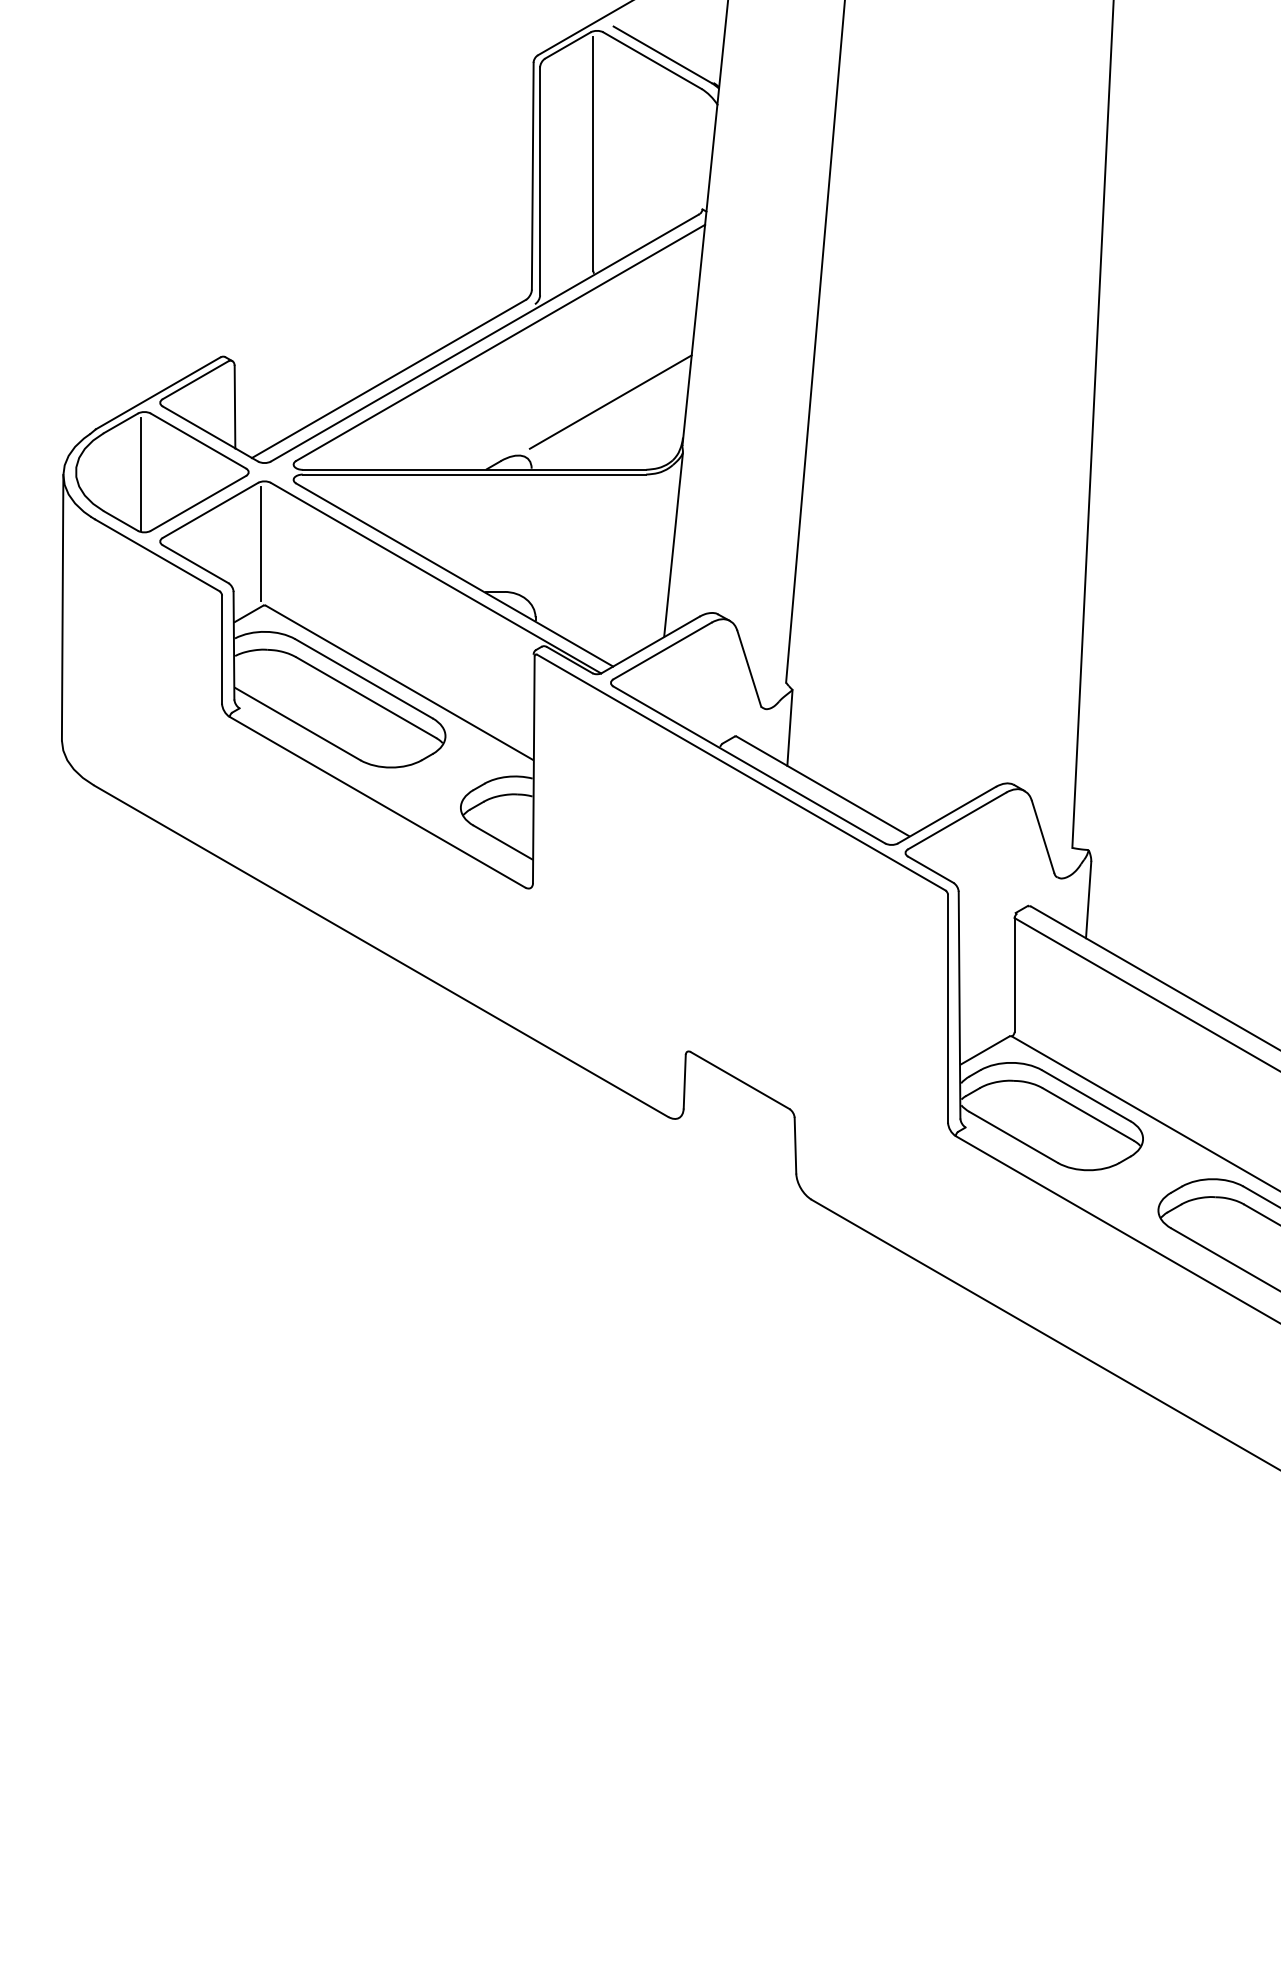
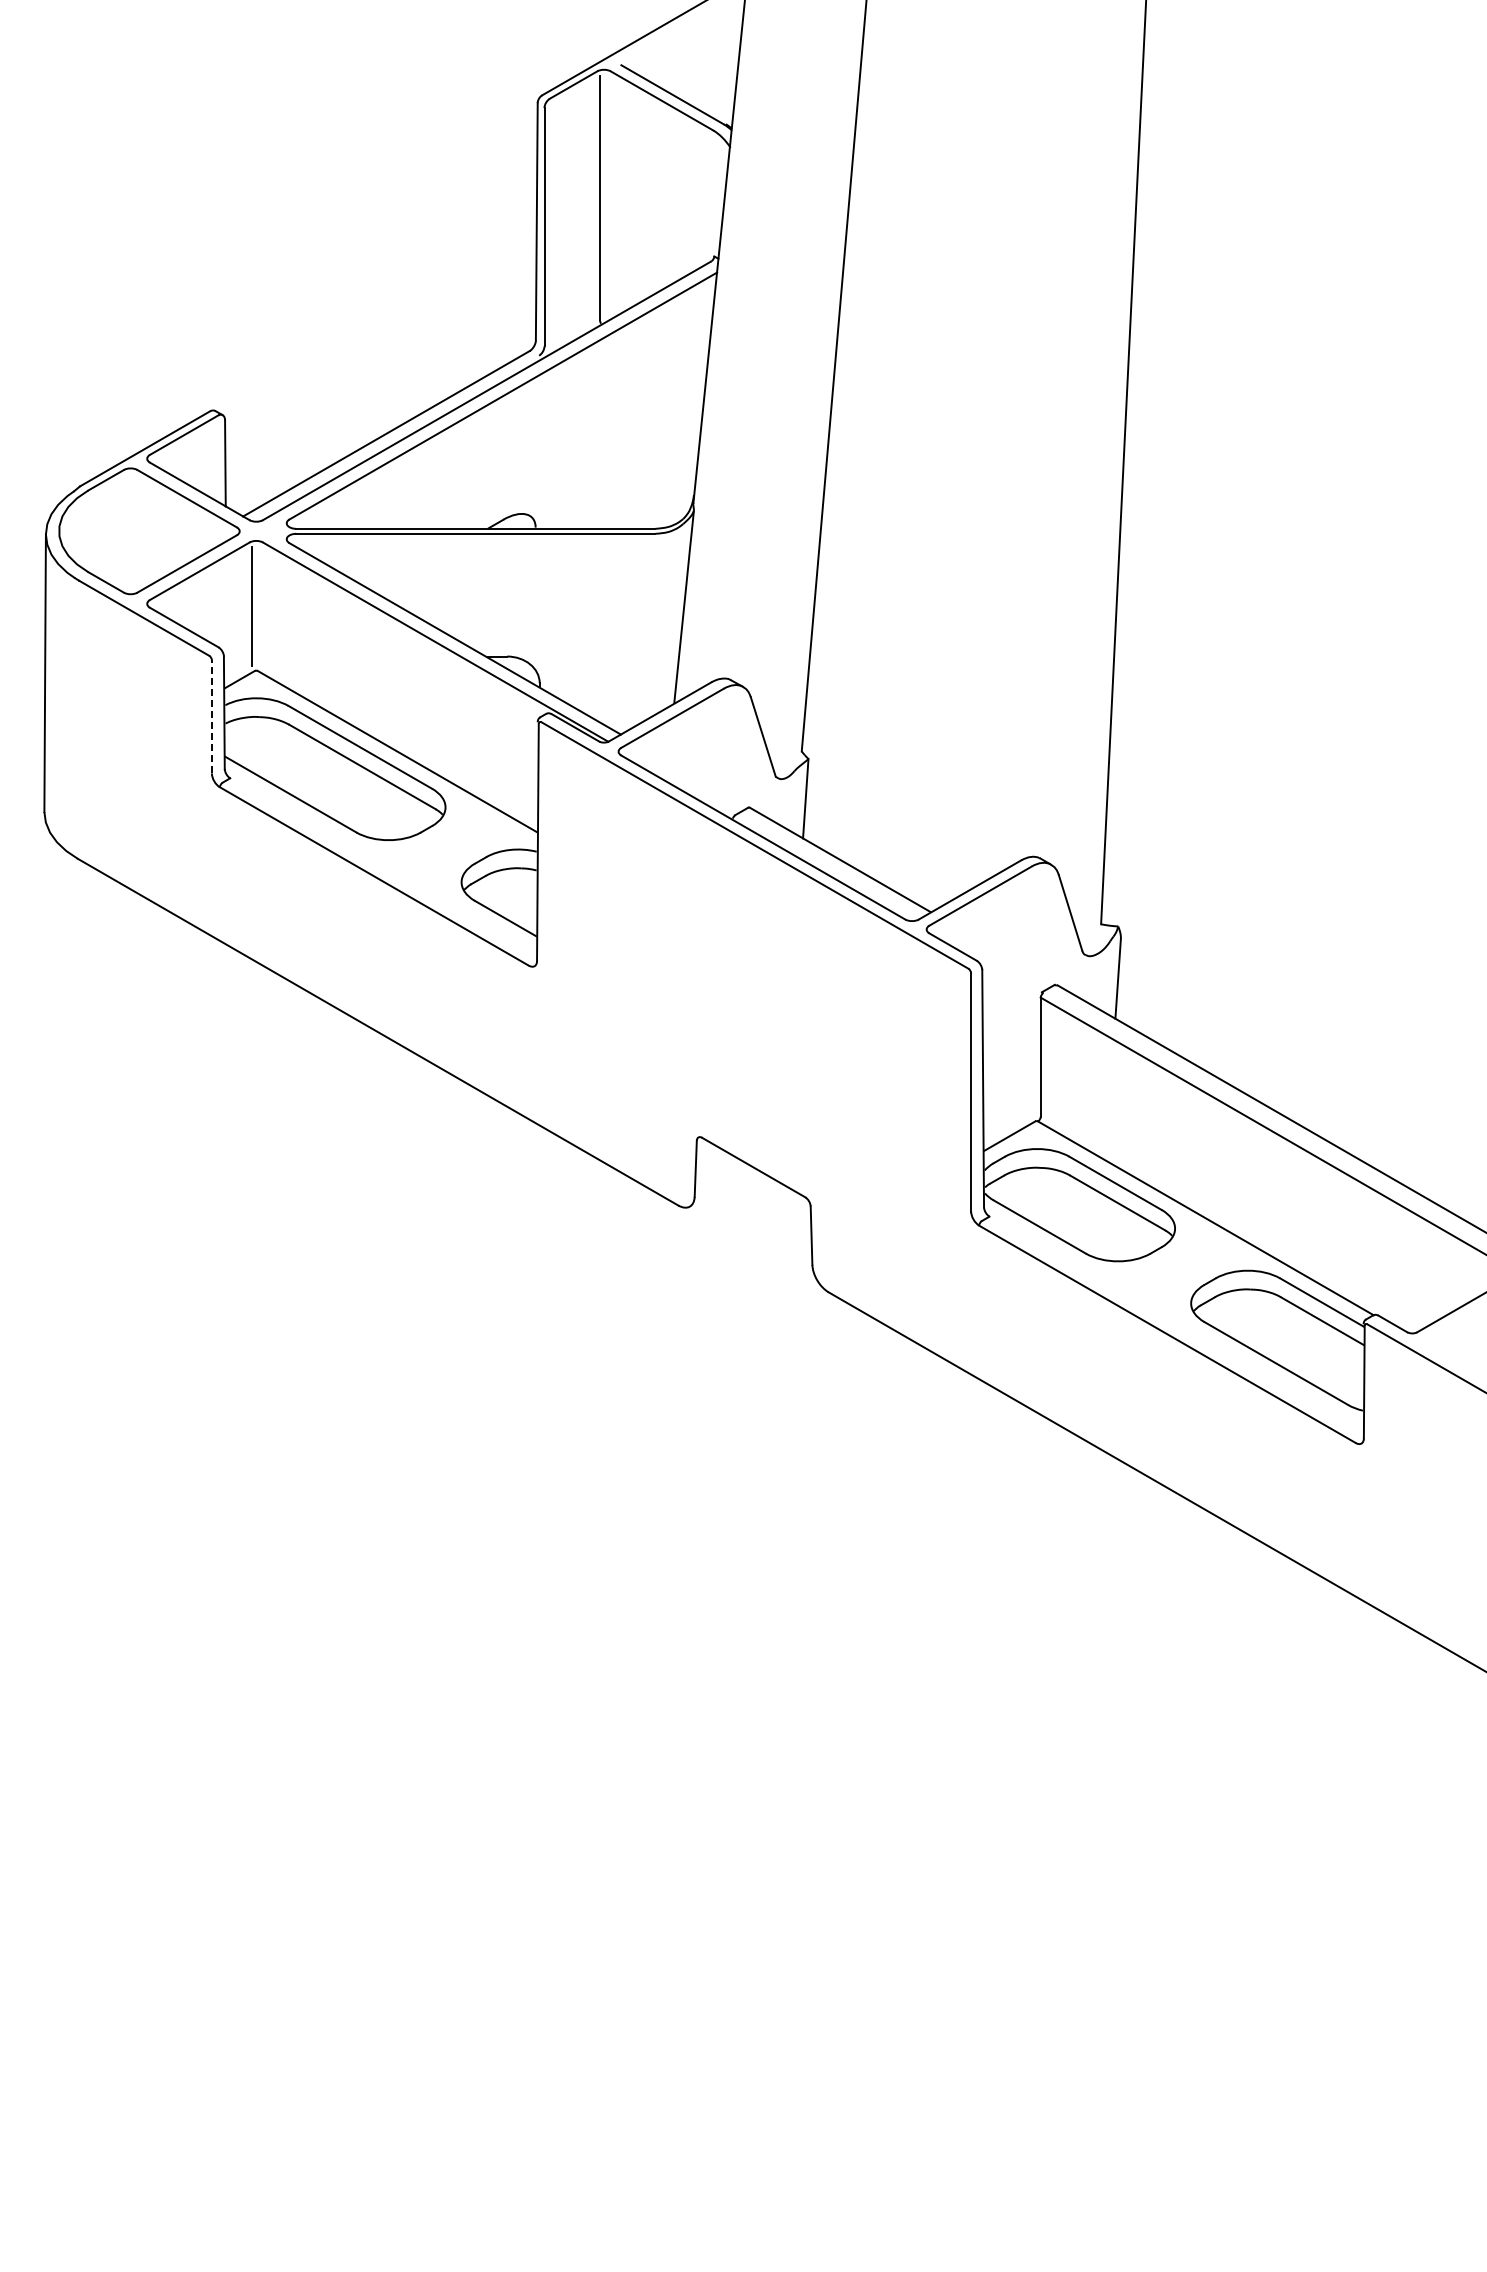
line: (610, 401) -> (618, 457), removed
line: (140, 474) -> (126, 533), removed
line: (221, 649) -> (211, 716), solid -> dashed

